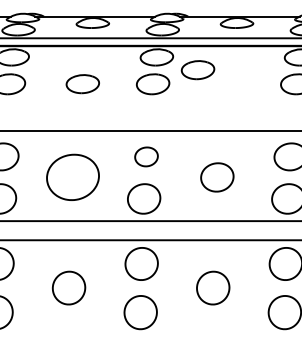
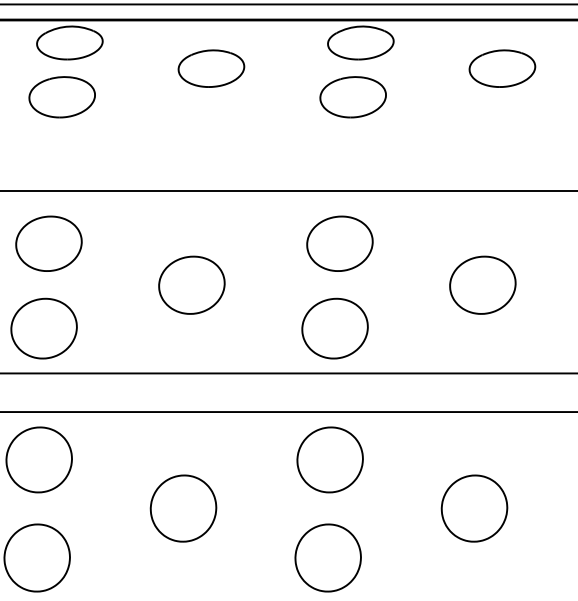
part: (197, 70) -> (501, 69), moved
part: (82, 84) -> (210, 69), moved
part: (146, 156) -> (339, 242), size x1.43
part: (73, 177) -> (192, 285), size x0.62

